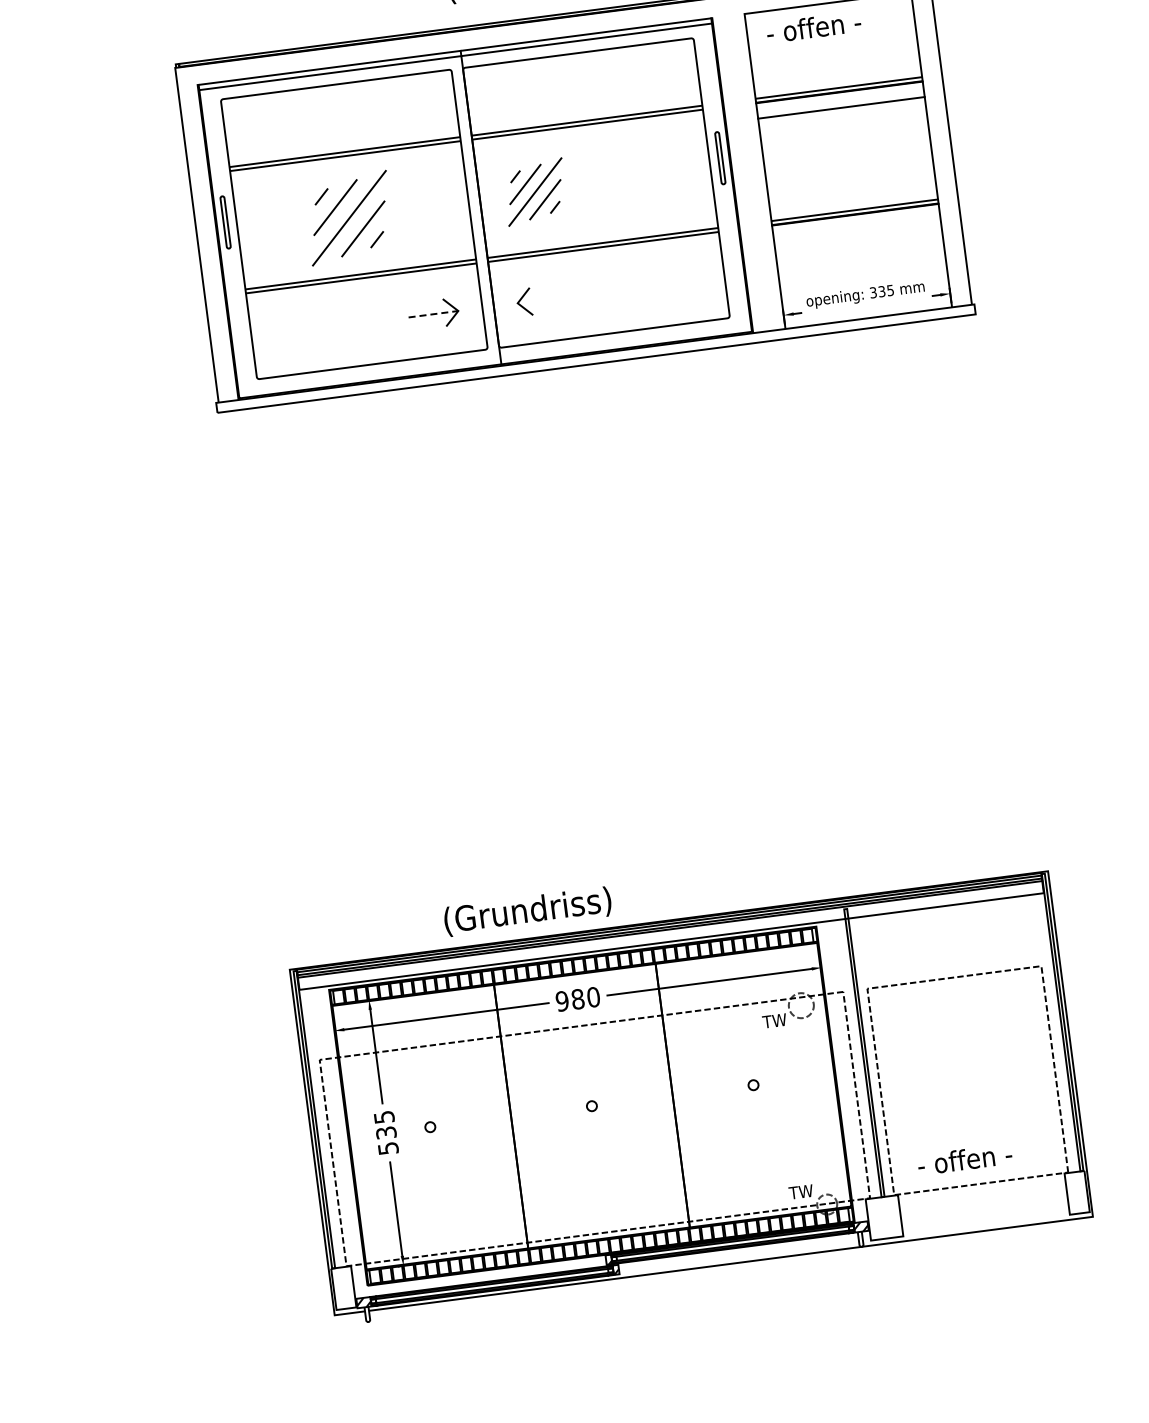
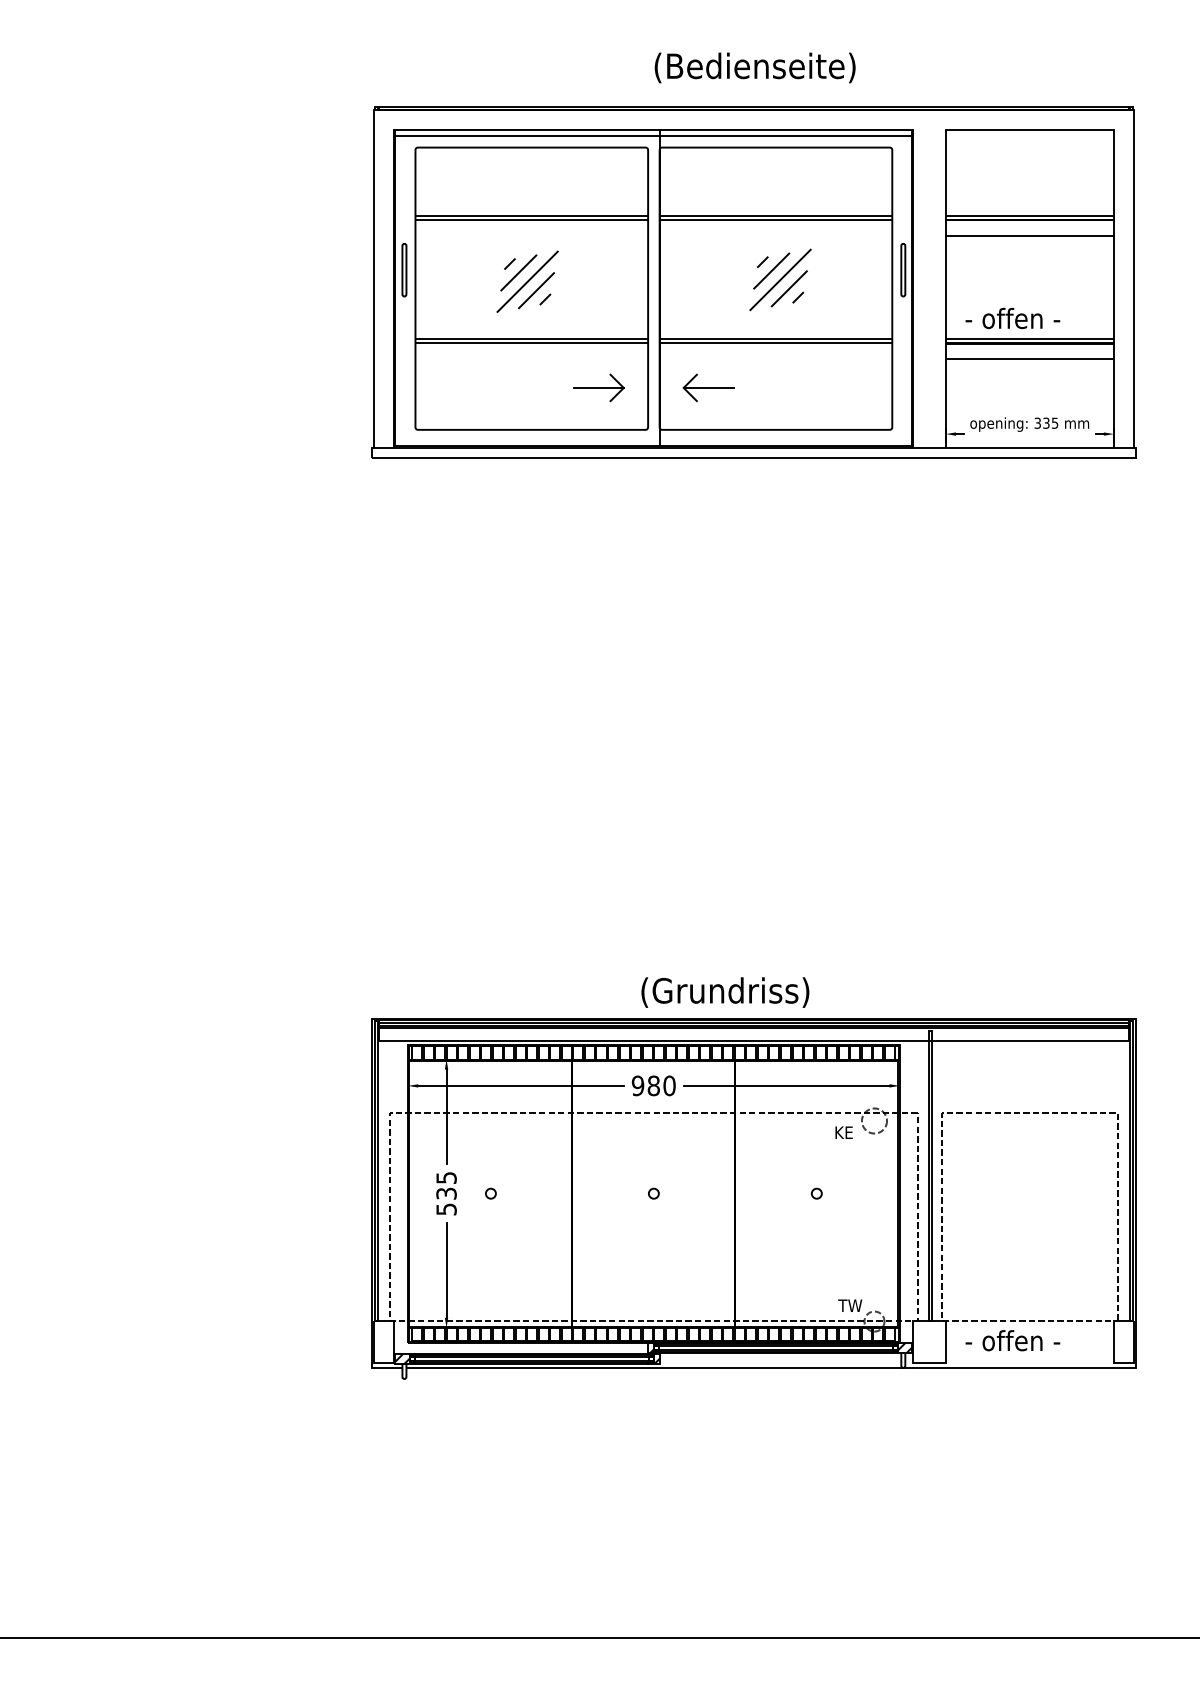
text: (813, 27) -> (1012, 318), moved
part: (535, 191) -> (780, 279), moved
part: (349, 217) -> (527, 281), size x0.71
line: (856, 230) -> (1029, 359), added
line: (542, 299) -> (708, 387), added
line: (434, 313) -> (599, 387), dashed -> solid
text: (527, 911) -> (725, 992), moved
text: (774, 1020) -> (845, 1132), TW -> KE
text: (964, 1159) -> (1012, 1340), moved

